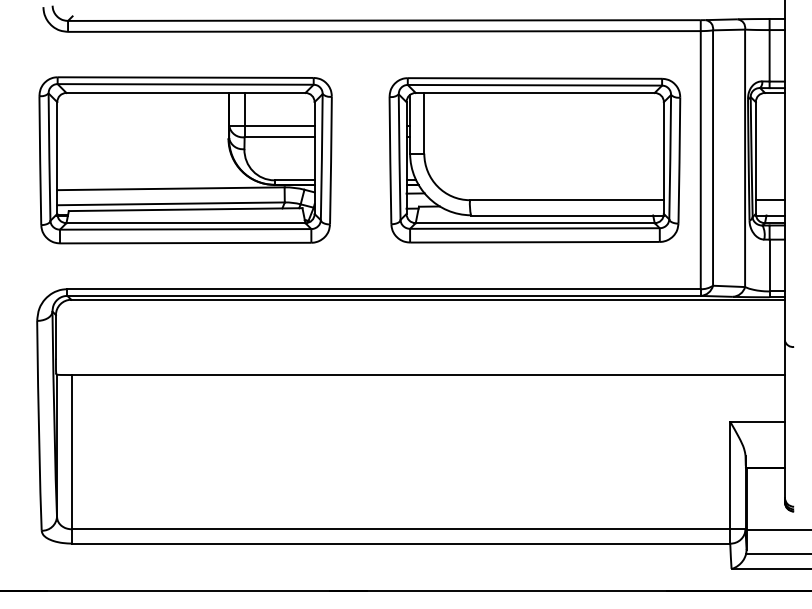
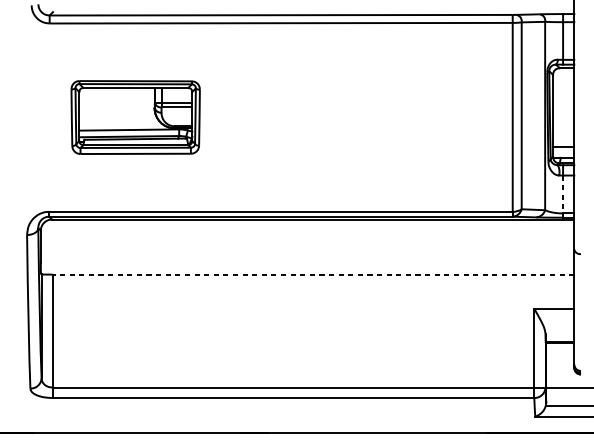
part: (185, 160) -> (135, 117), size x0.6
part: (534, 160) -> (391, 117), removed
line: (769, 265) -> (563, 194), solid -> dashed
line: (428, 375) -> (313, 274), solid -> dashed

